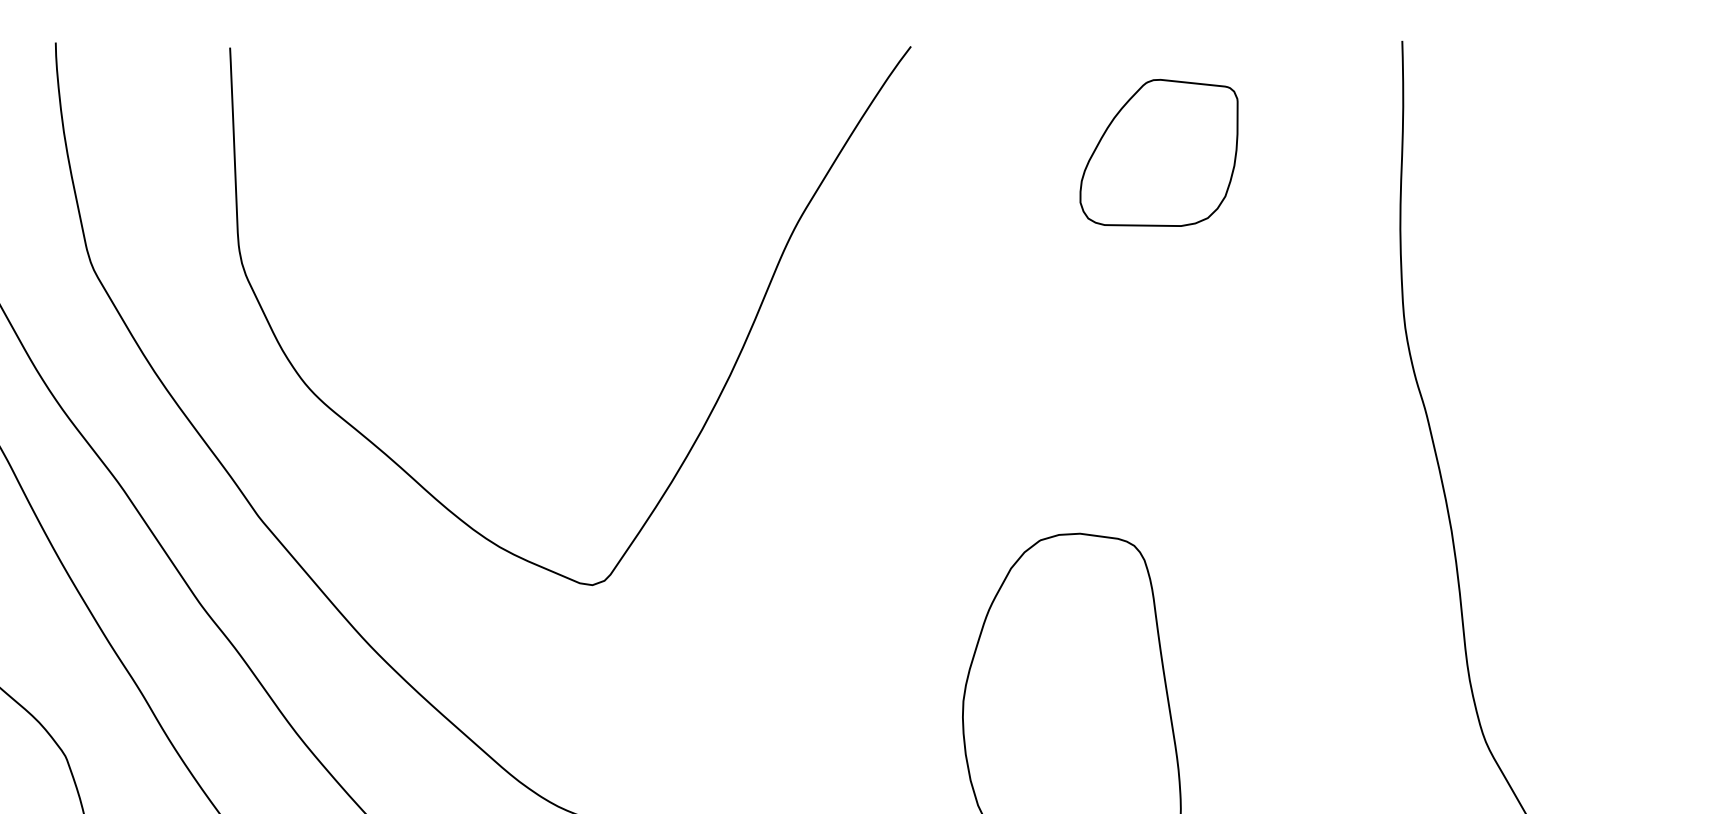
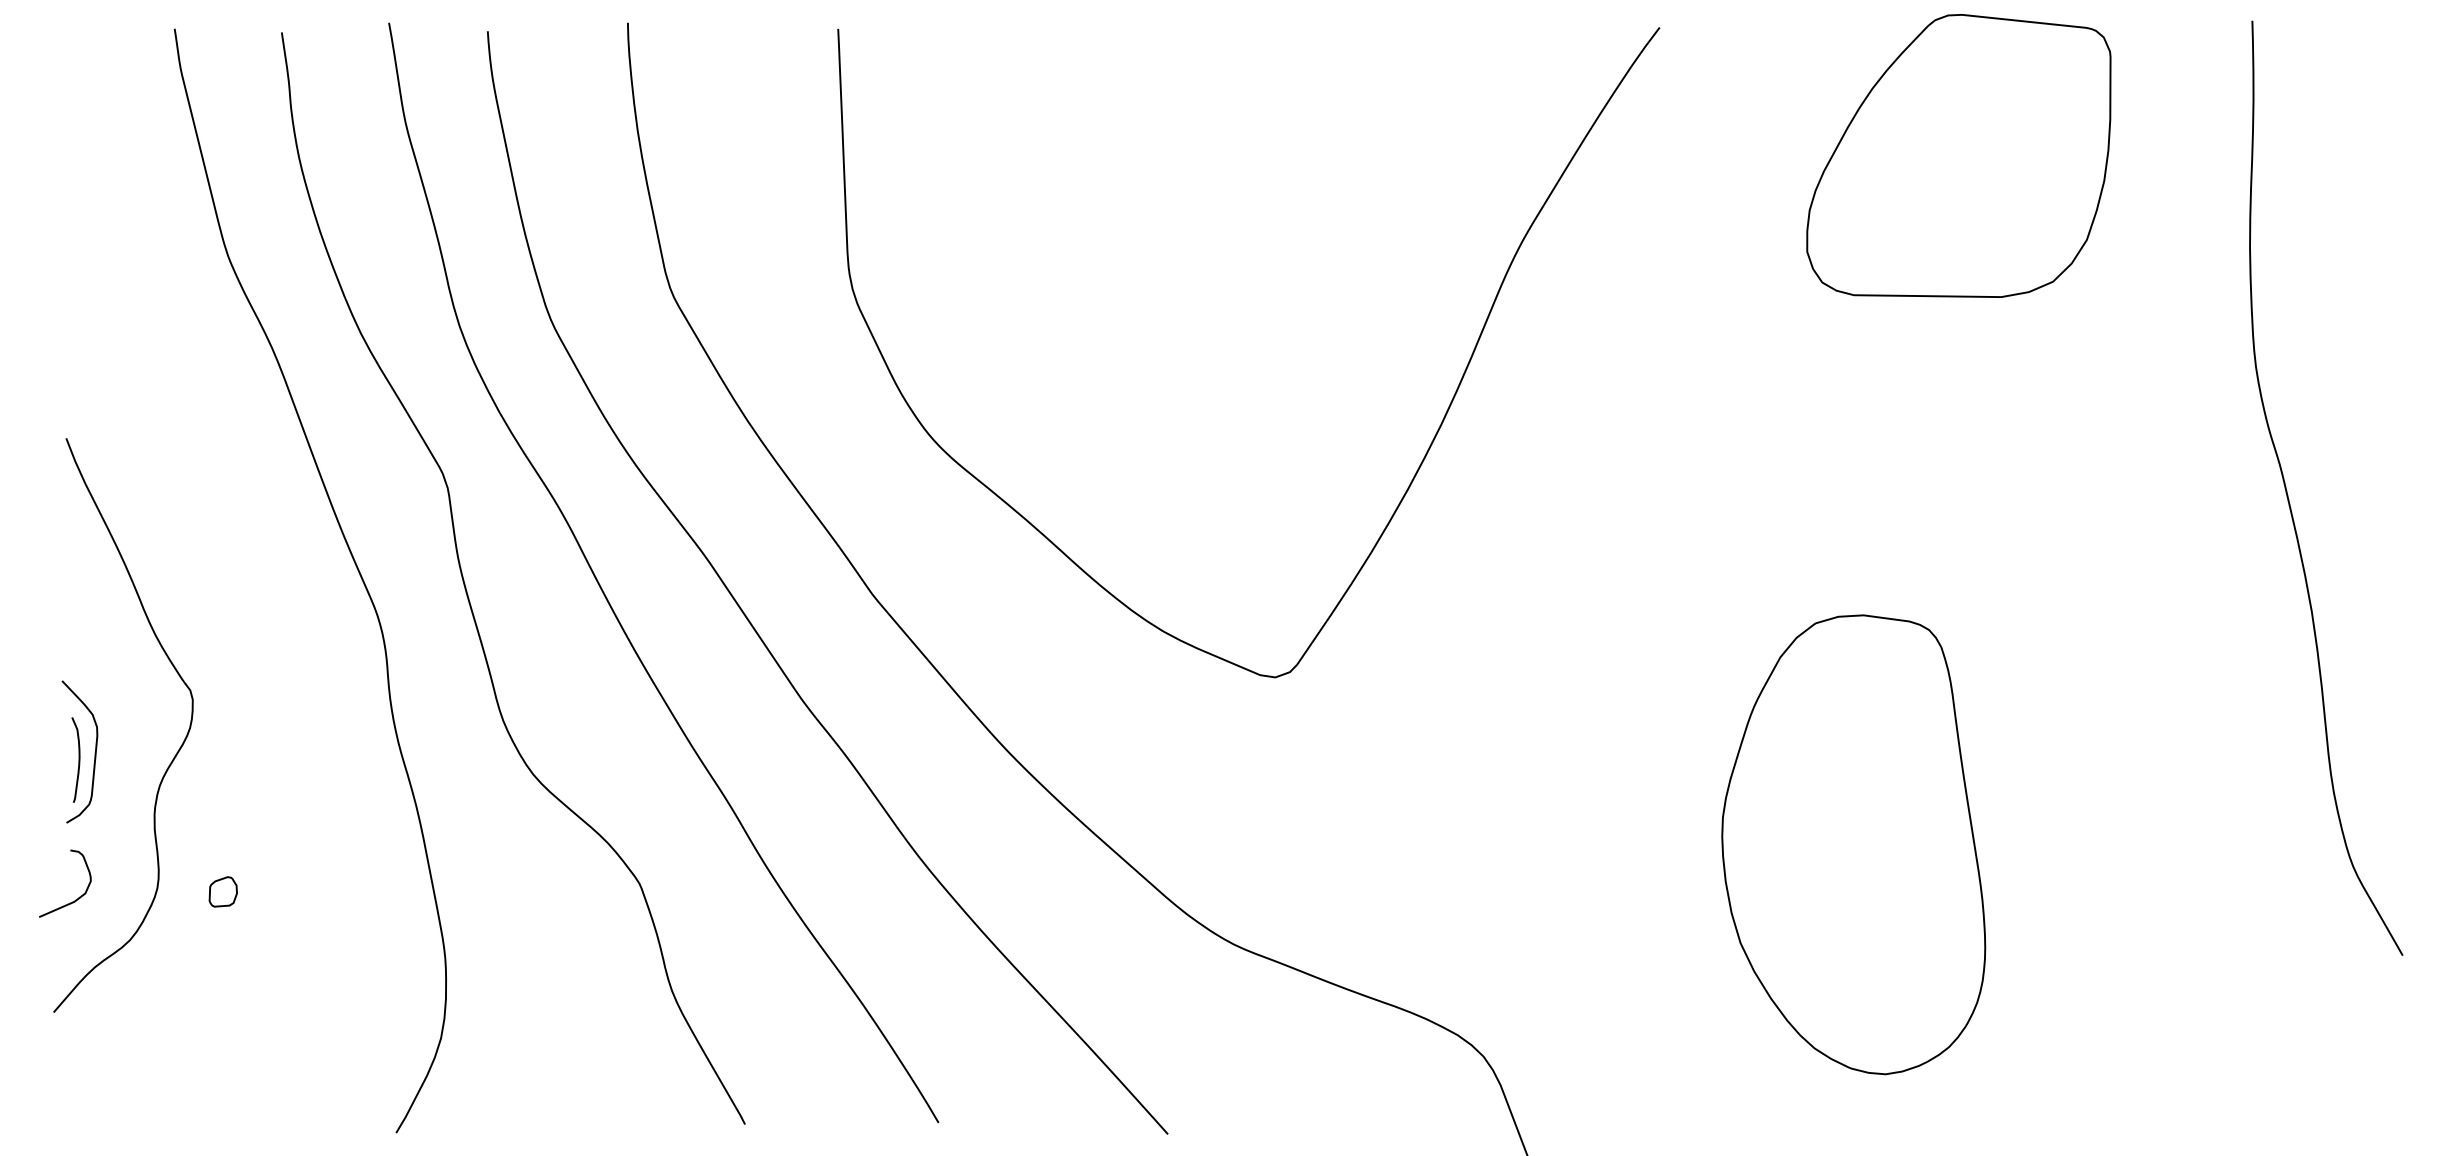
part: (1158, 152) -> (1958, 155), size x1.6

